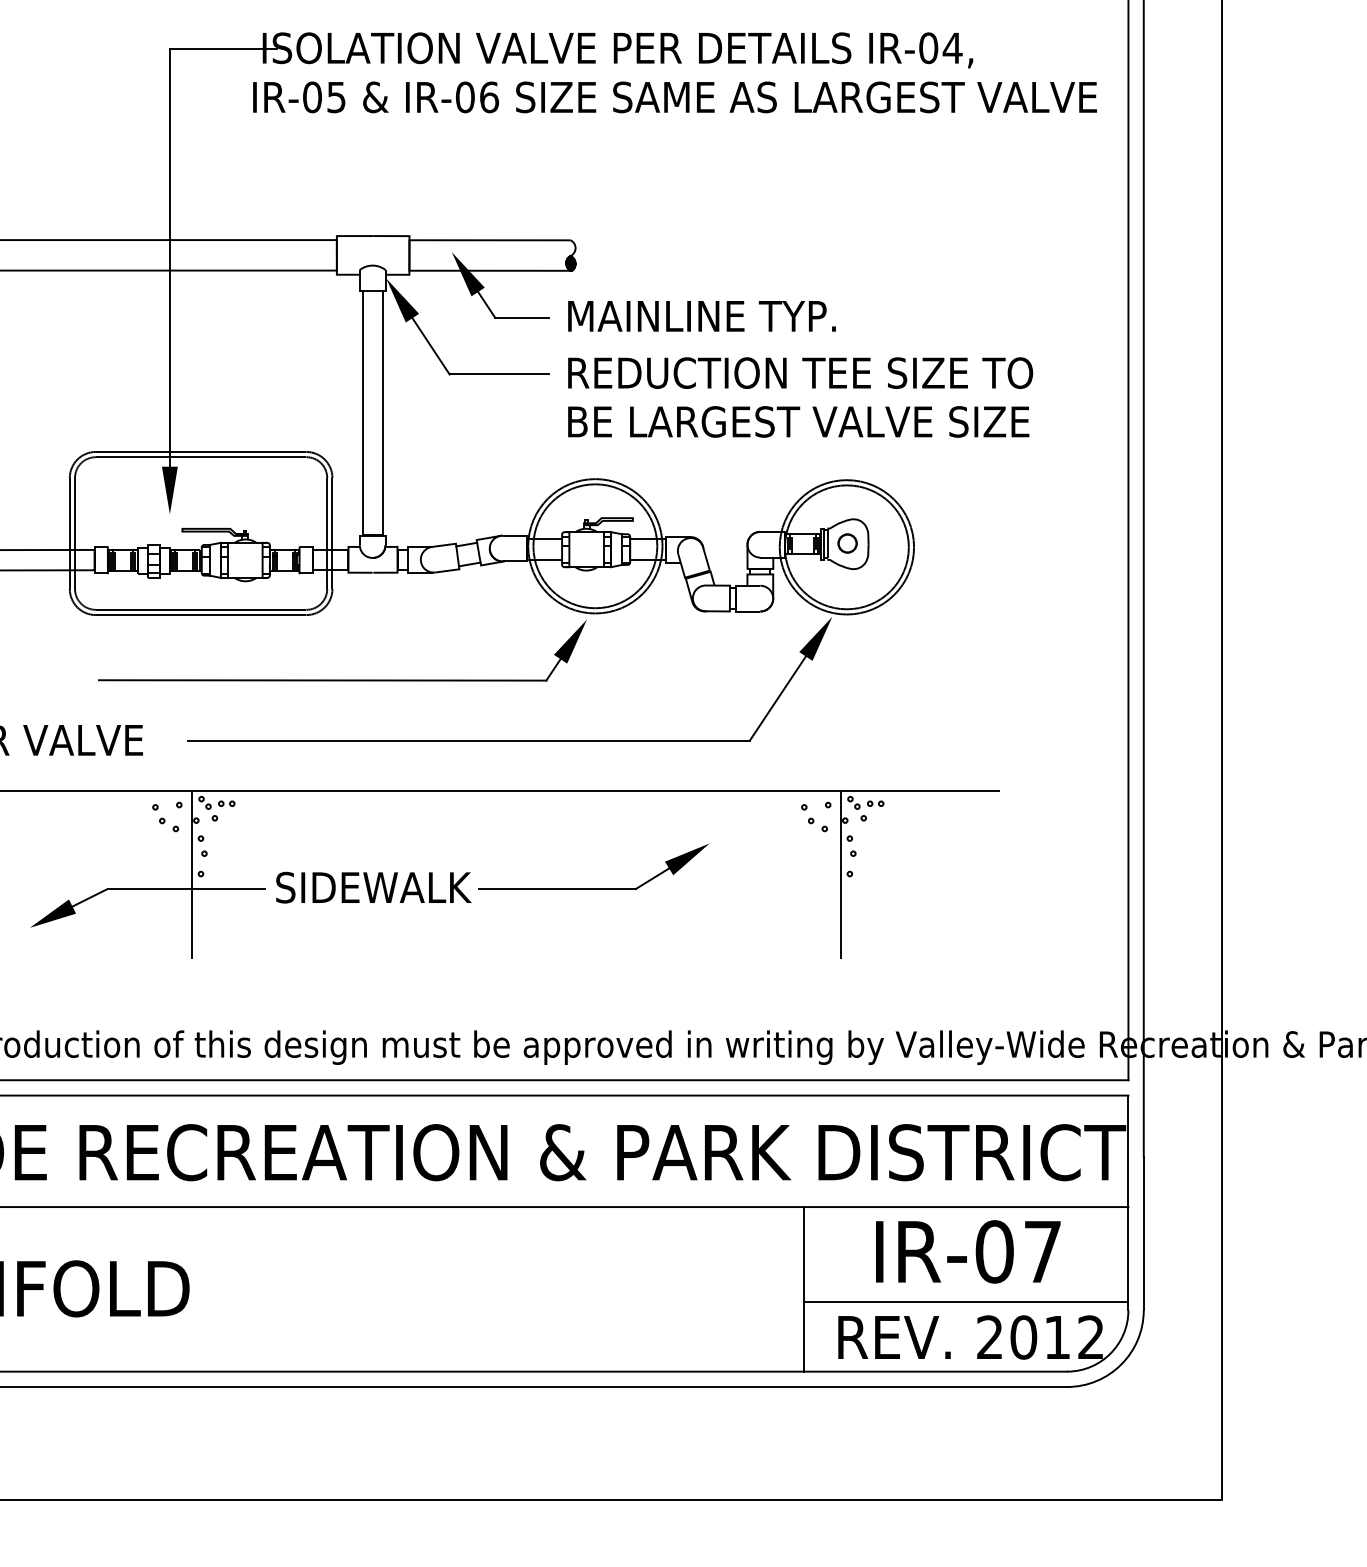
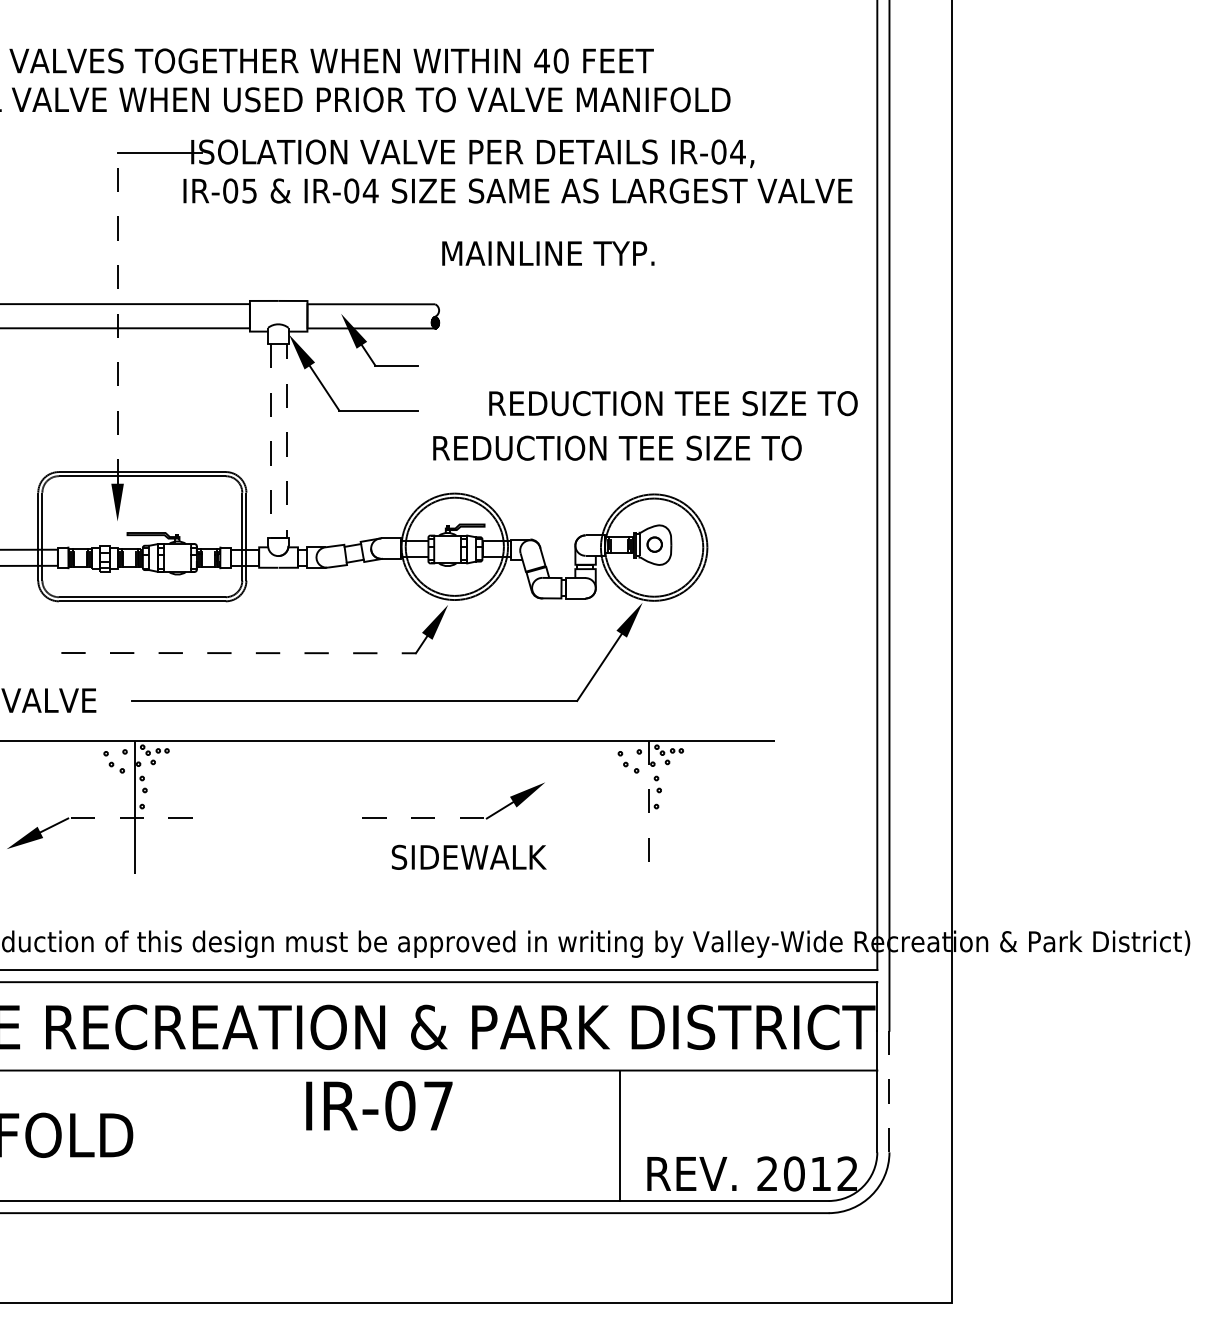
text: (488, 96) -> (370, 190), IR-06 -> IR-04
line: (169, 256) -> (117, 317), solid -> dashed
text: (702, 316) -> (548, 253), moved
text: (800, 373) -> (673, 403), moved
text: (801, 420) -> (618, 447), BE LARGEST VALVE SIZE -> REDUCTION TEE SIZE TO
line: (374, 535) -> (279, 538), solid -> dashed
line: (323, 680) -> (239, 653), solid -> dashed
line: (840, 875) -> (649, 807), solid -> dashed
text: (372, 886) -> (468, 856), moved
line: (184, 889) -> (129, 818), solid -> dashed
line: (558, 889) -> (425, 818), solid -> dashed
line: (1143, 1233) -> (889, 1091), solid -> dashed
text: (968, 1252) -> (379, 1106), moved
line: (965, 1301) -> (748, 1145), removed

